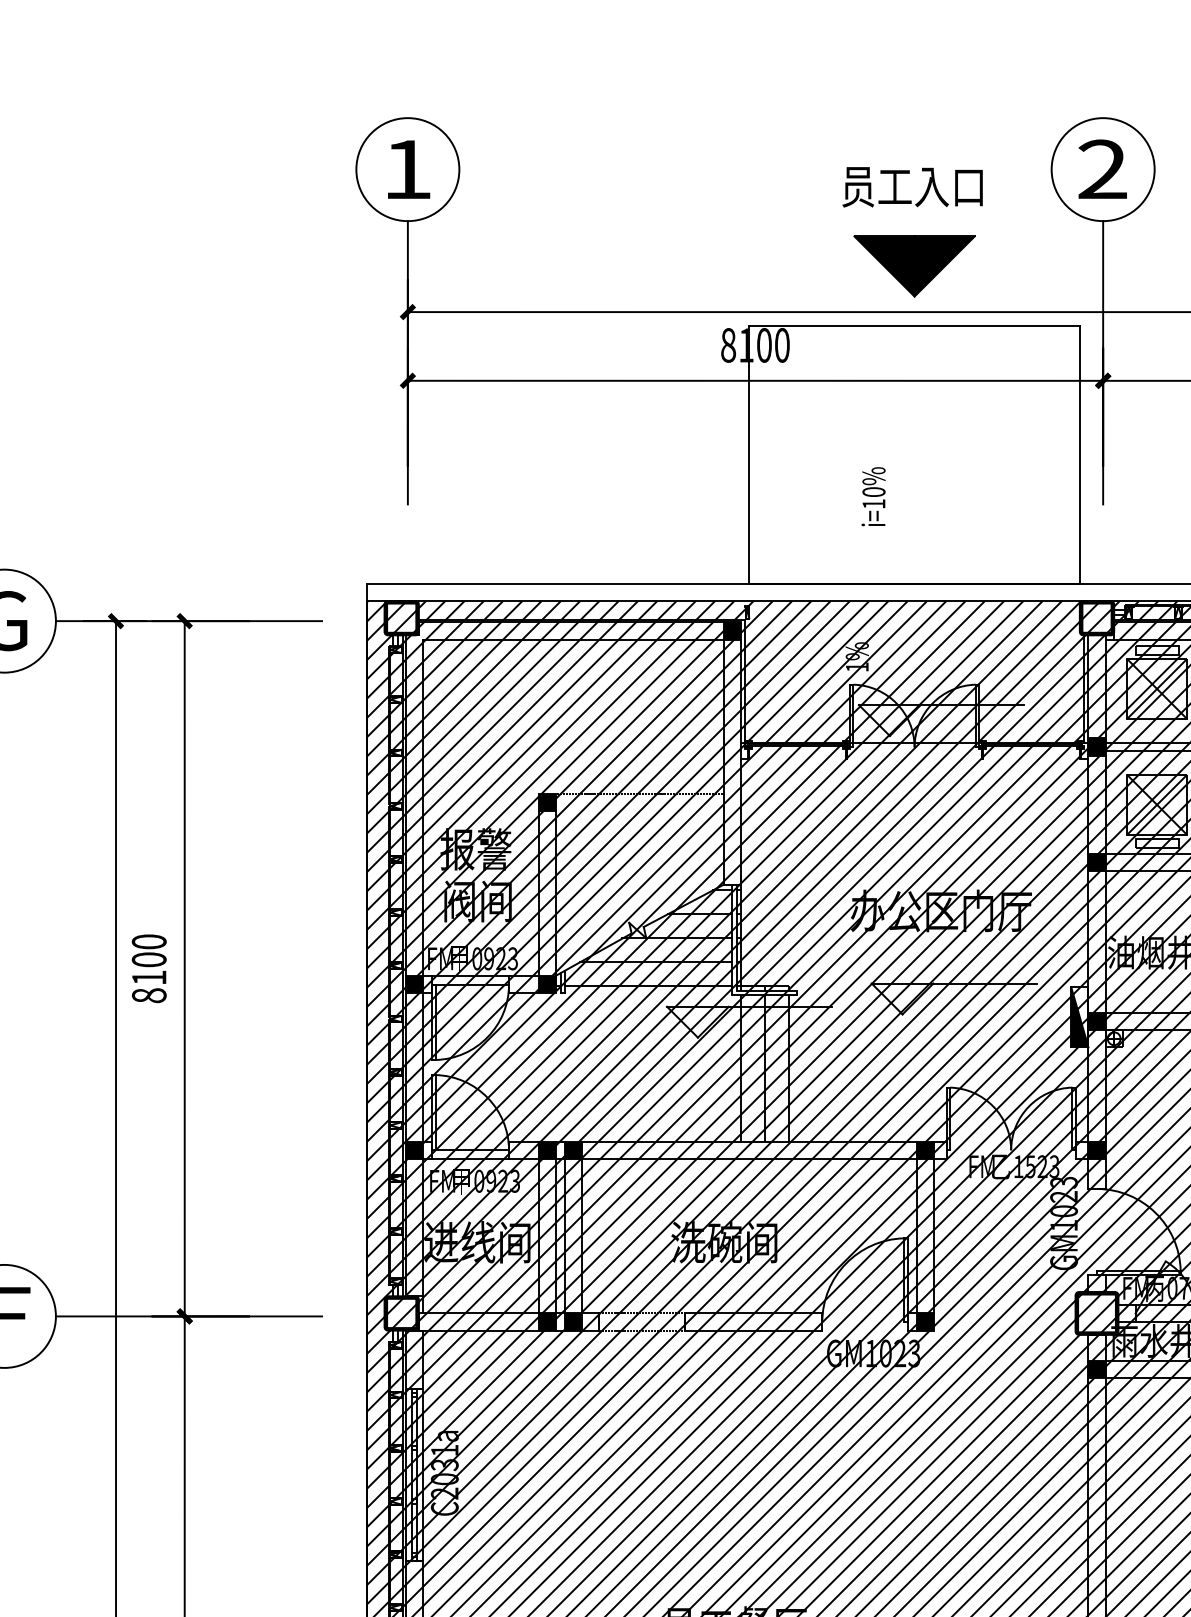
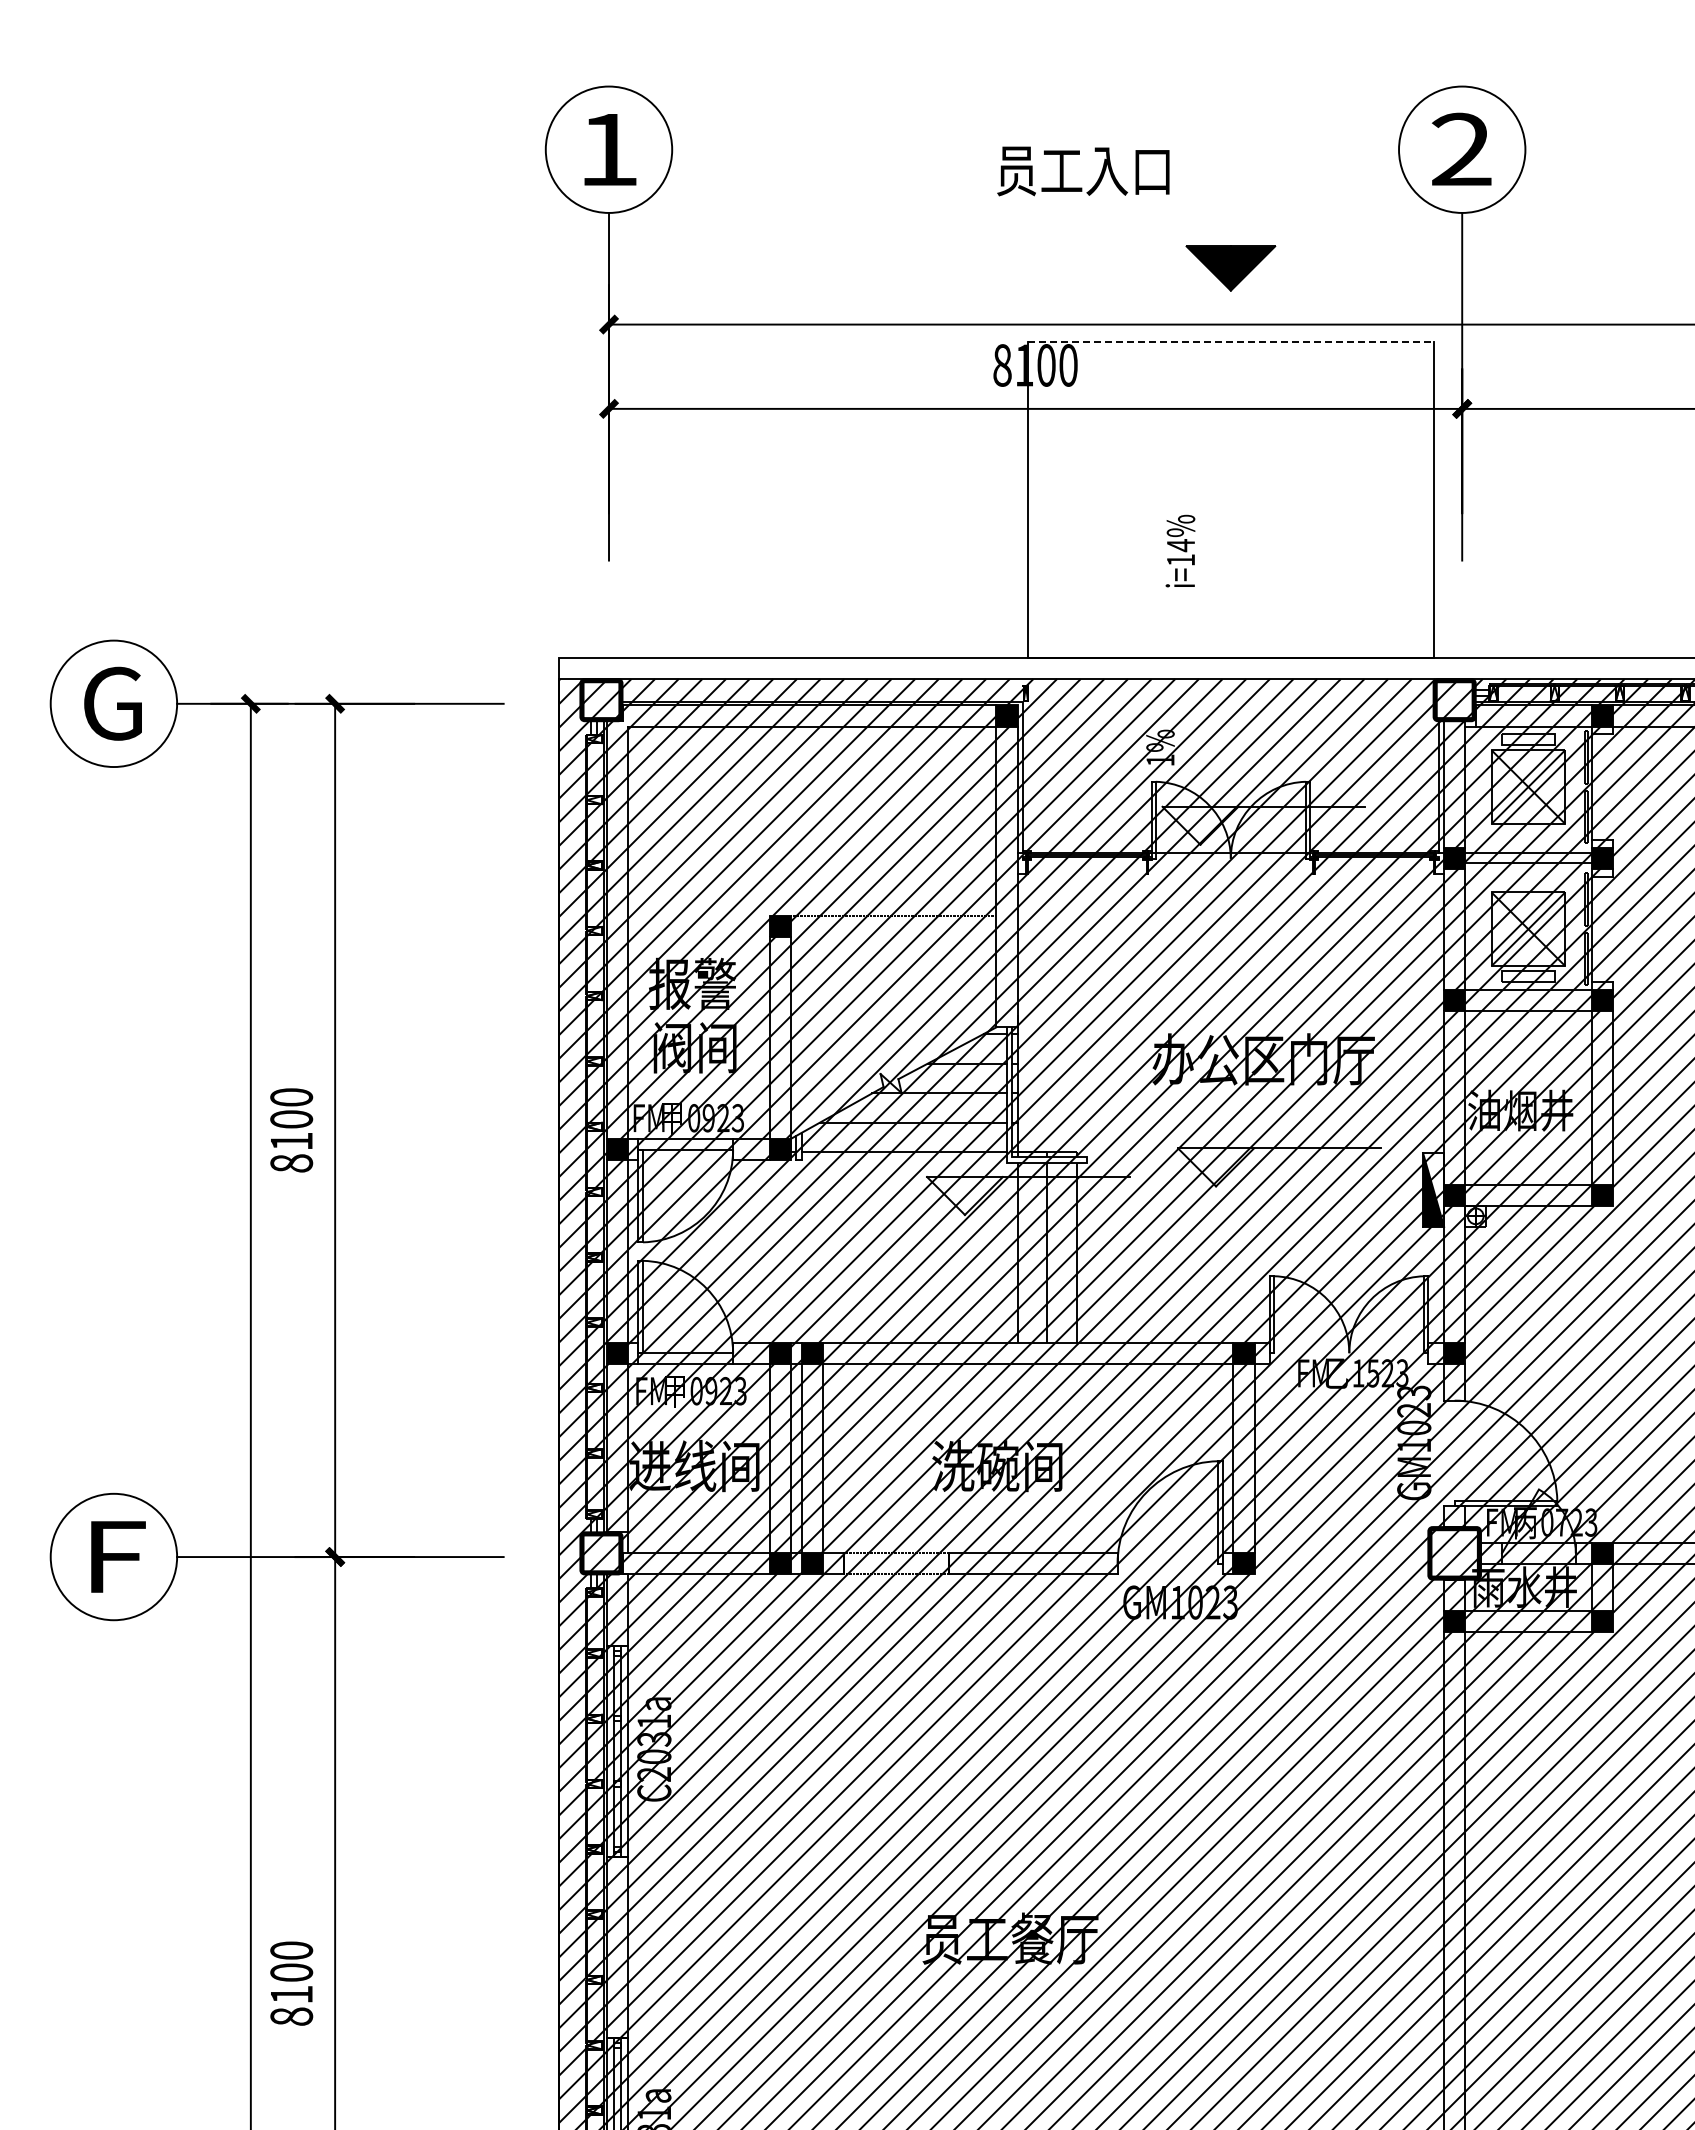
text: (912, 187) -> (1083, 171), moved
part: (914, 266) -> (1230, 268), size x0.6
line: (914, 326) -> (1230, 342), solid -> dashed
text: (873, 492) -> (1180, 545), i=10% -> i=14%

